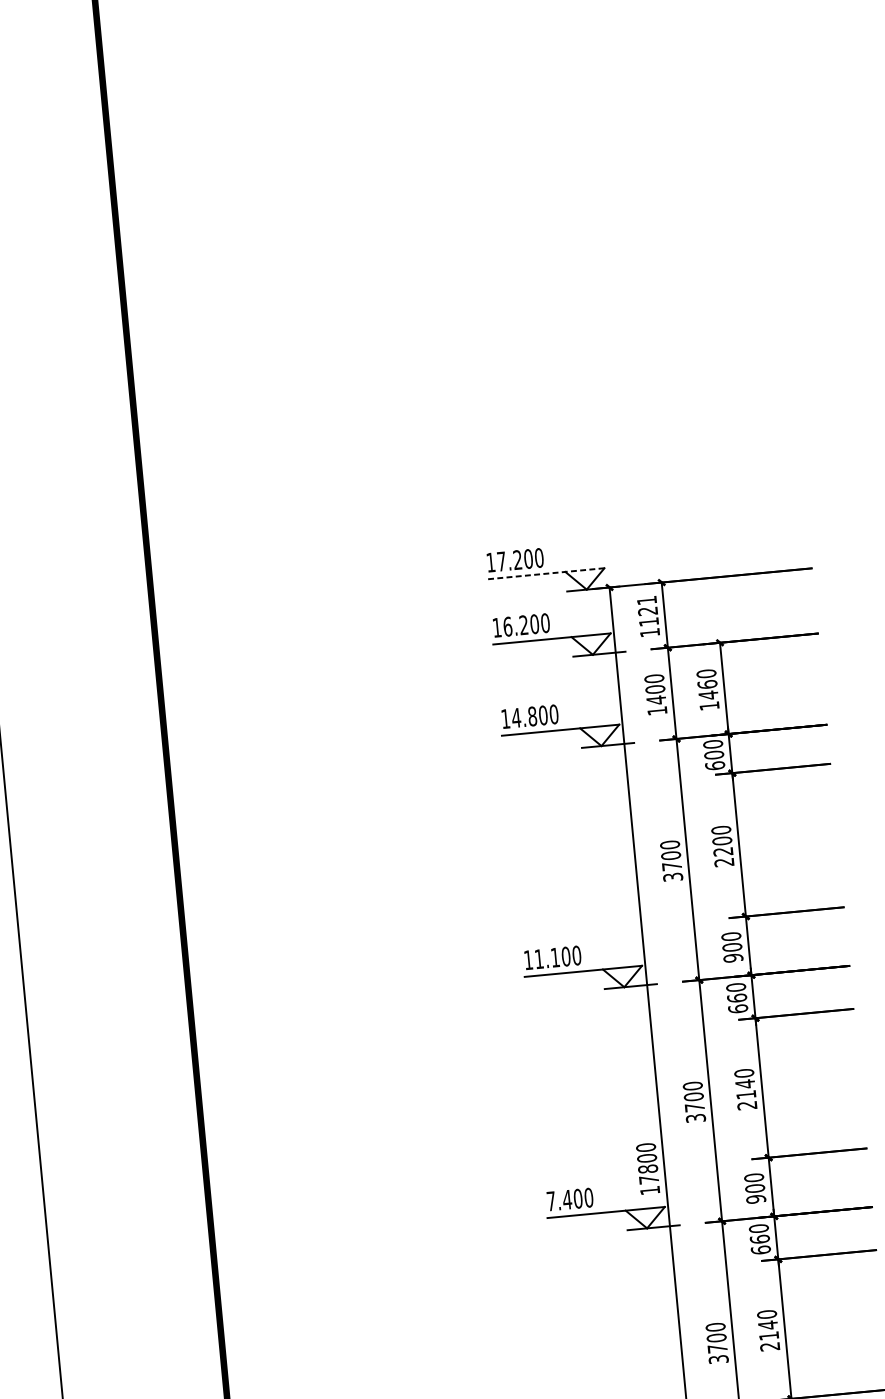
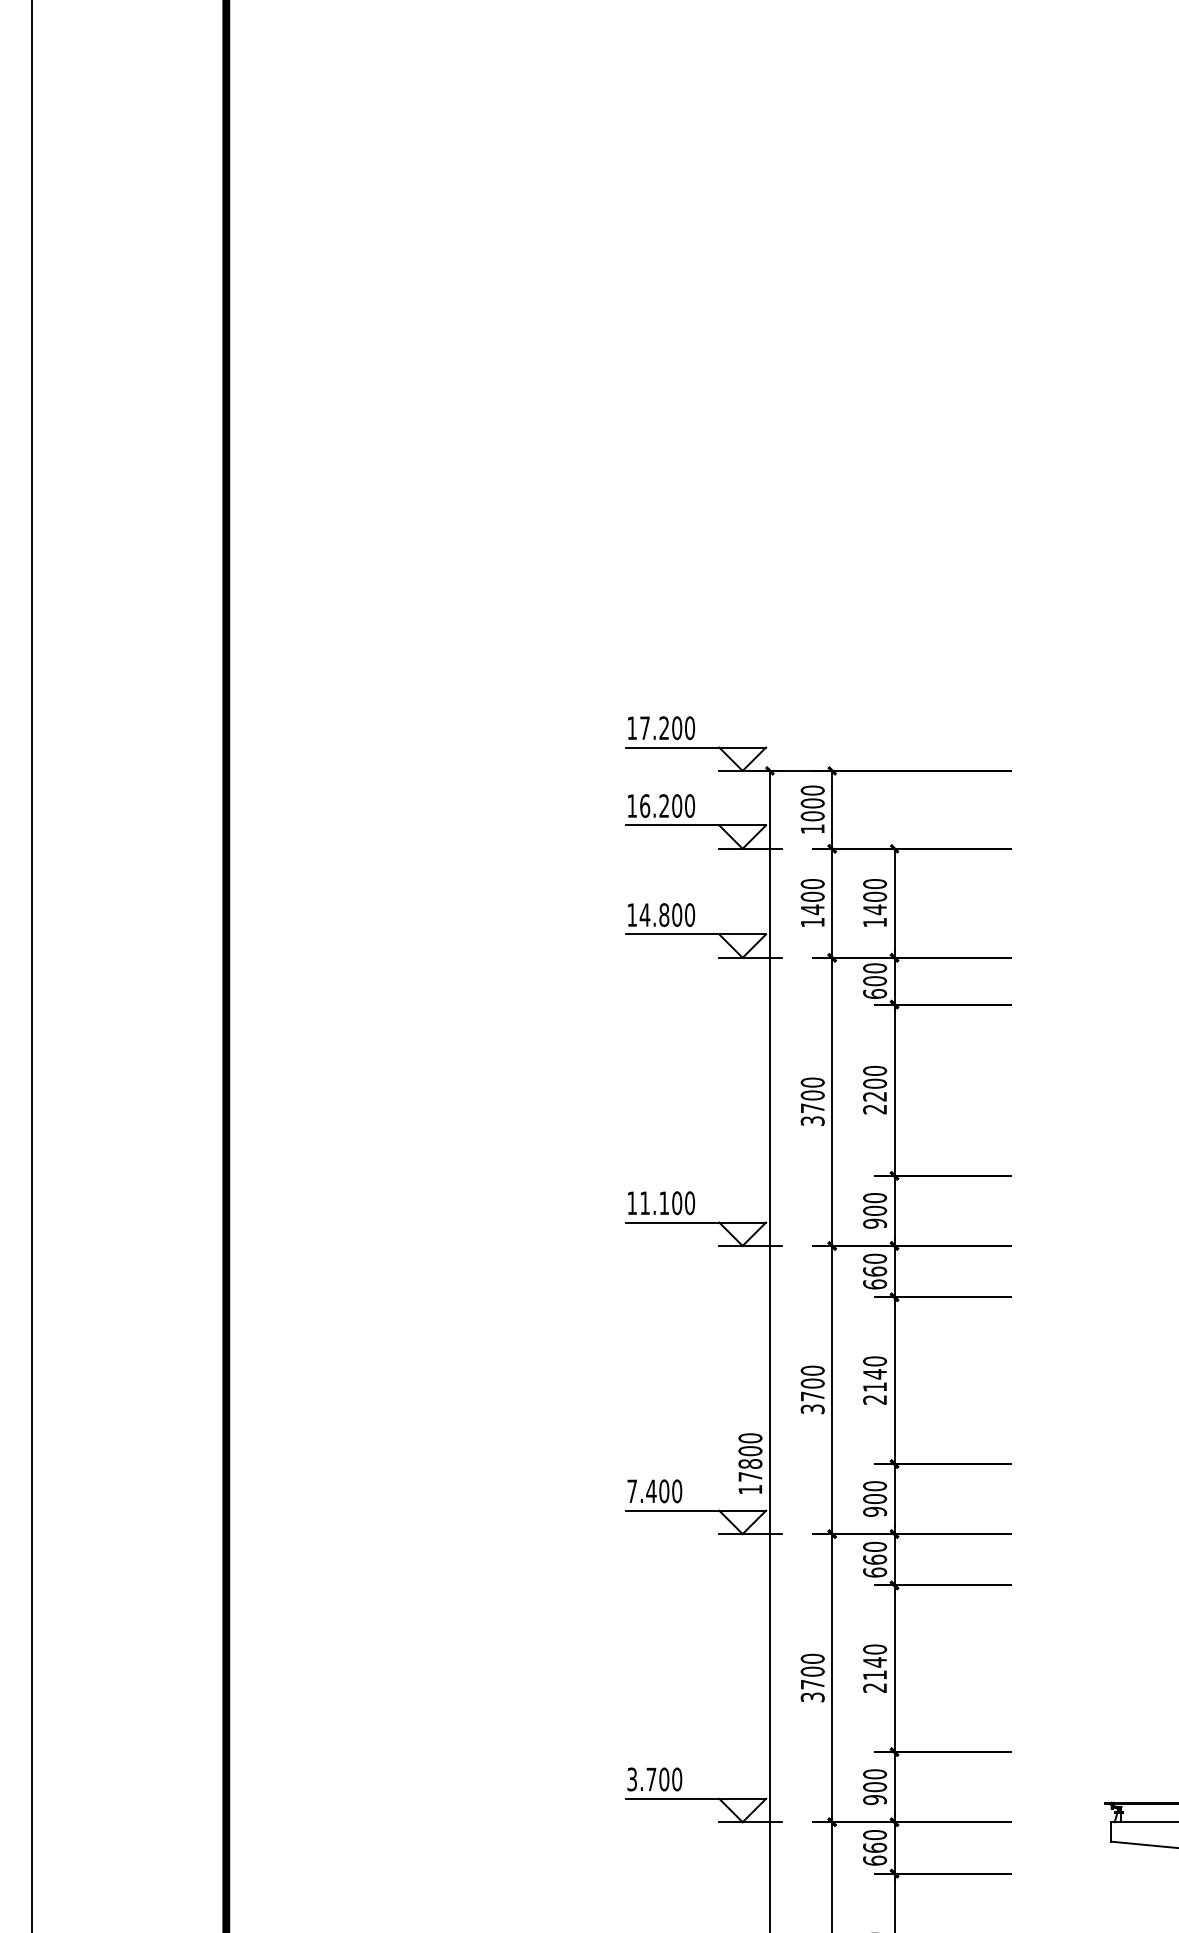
line: (545, 573) -> (695, 747), dashed -> solid
text: (647, 611) -> (812, 803), 1121 -> 1000
text: (707, 684) -> (874, 896), 1460 -> 1400

